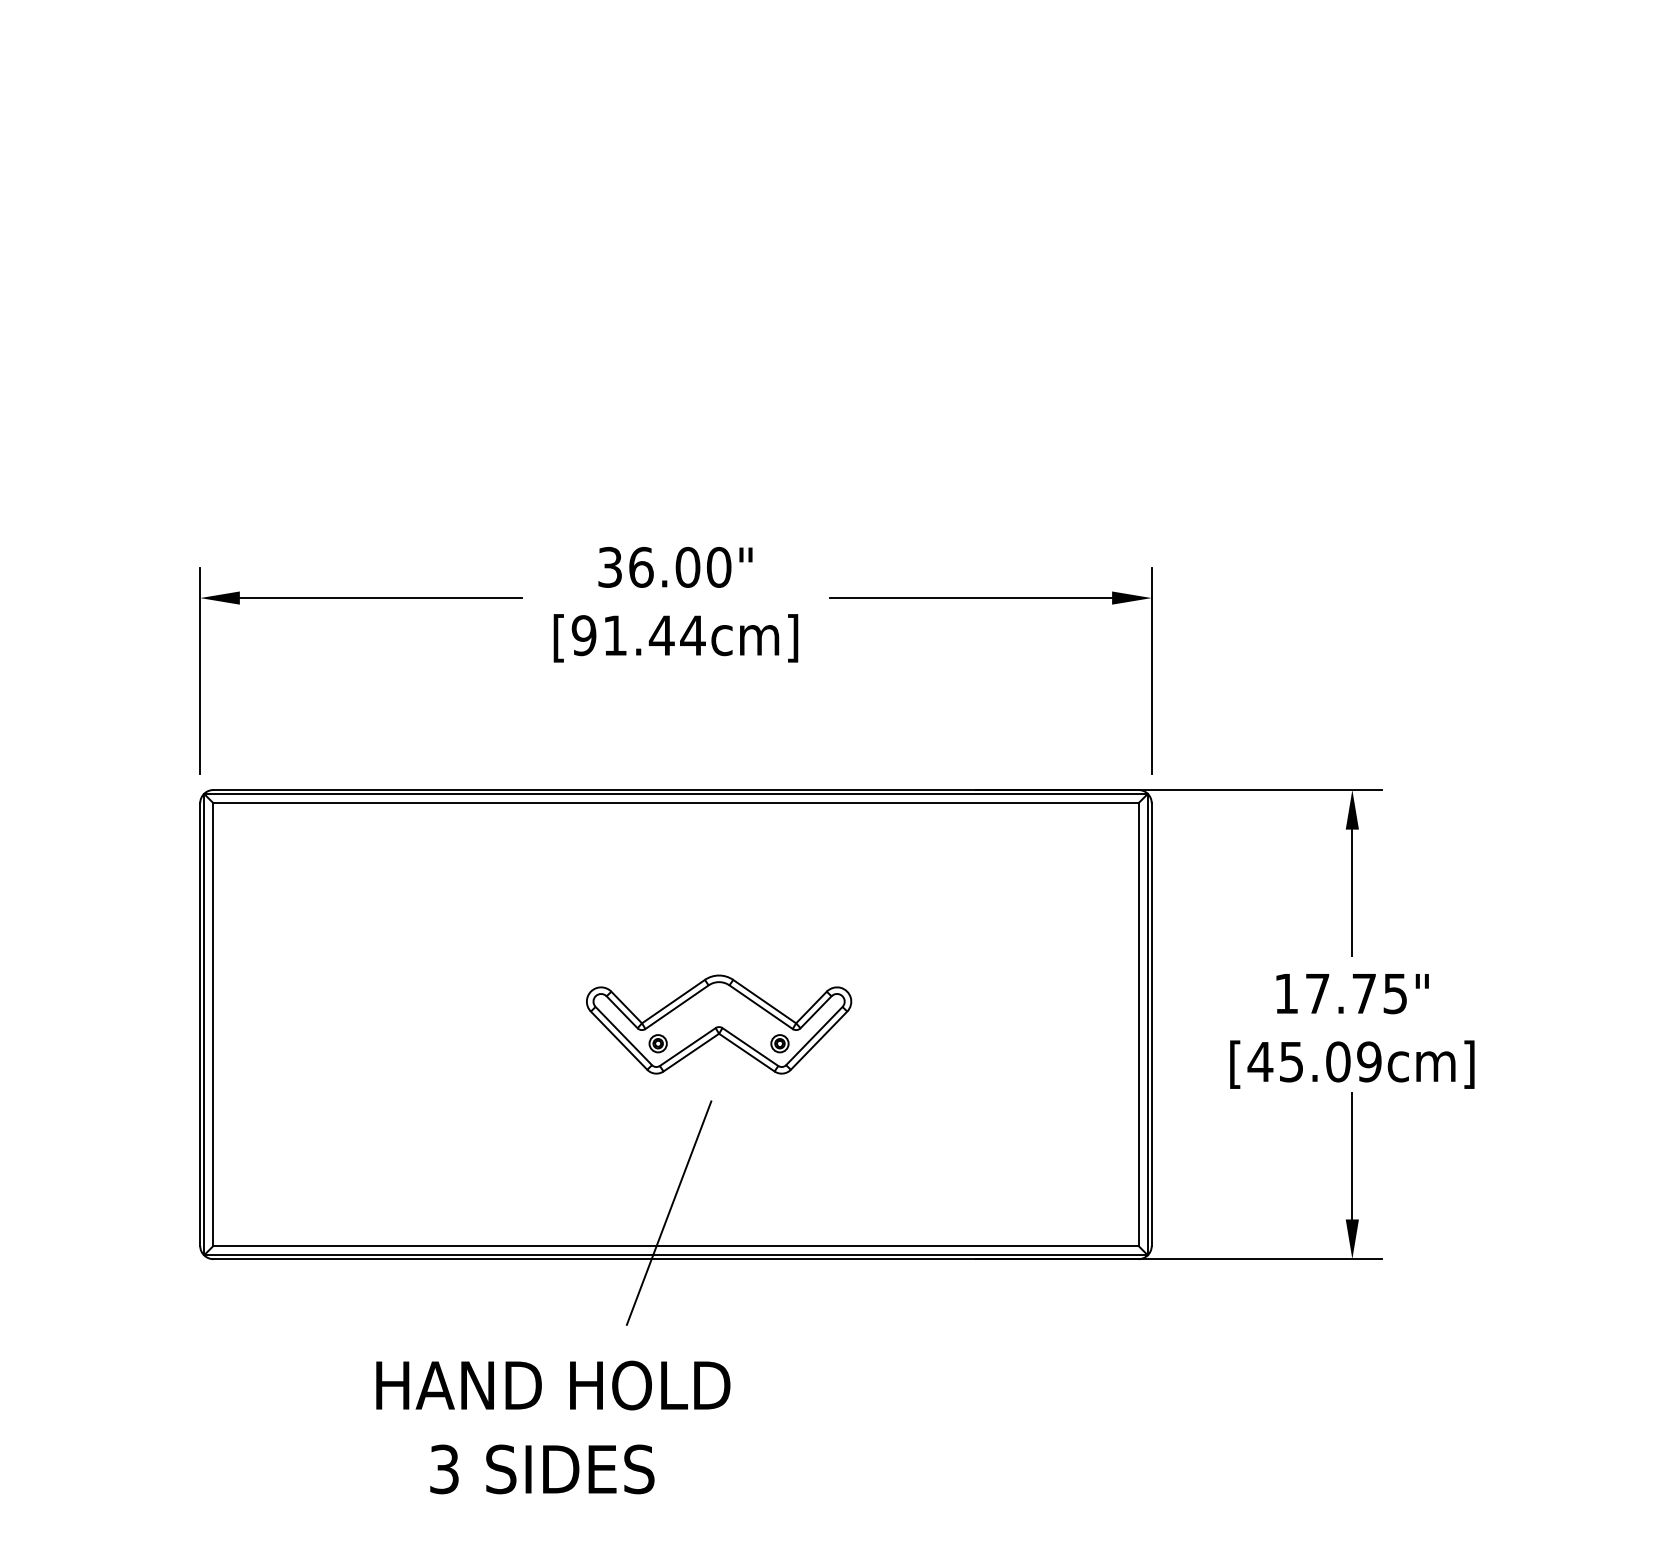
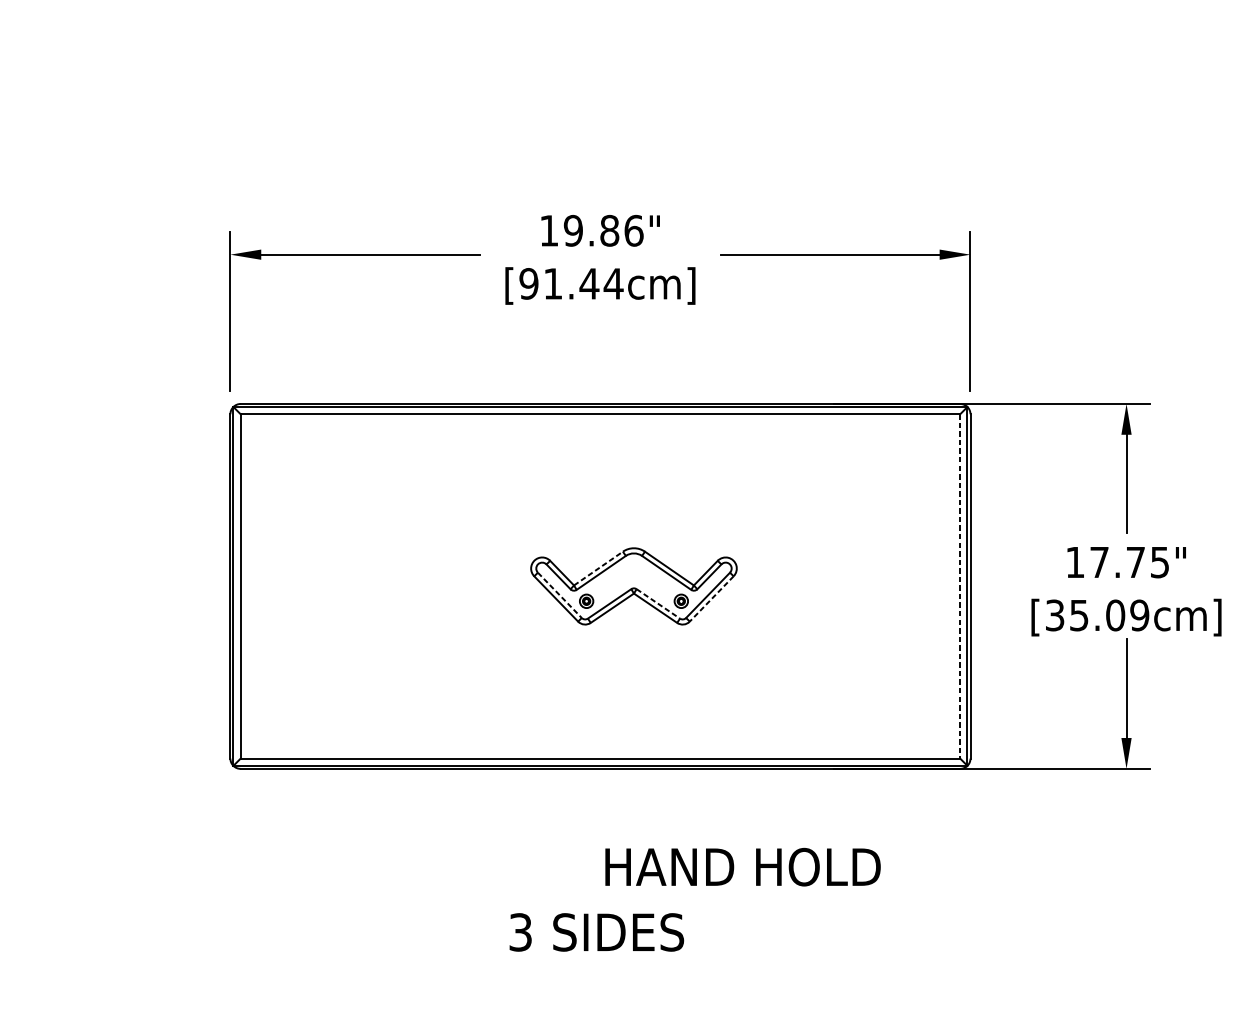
text: (664, 566) -> (591, 230), 36.00" -> 19.86"
line: (673, 1001) -> (598, 568), solid -> dashed
line: (1138, 1025) -> (960, 587), solid -> dashed
line: (623, 1036) -> (559, 595), solid -> dashed
line: (819, 1040) -> (712, 598), solid -> dashed
line: (750, 1047) -> (658, 604), solid -> dashed
text: (1260, 1061) -> (1055, 615), [45.09cm] -> [35.09cm]
line: (668, 1212) -> (594, 732), removed
text: (553, 1385) -> (743, 867), moved
text: (542, 1469) -> (596, 932), moved

